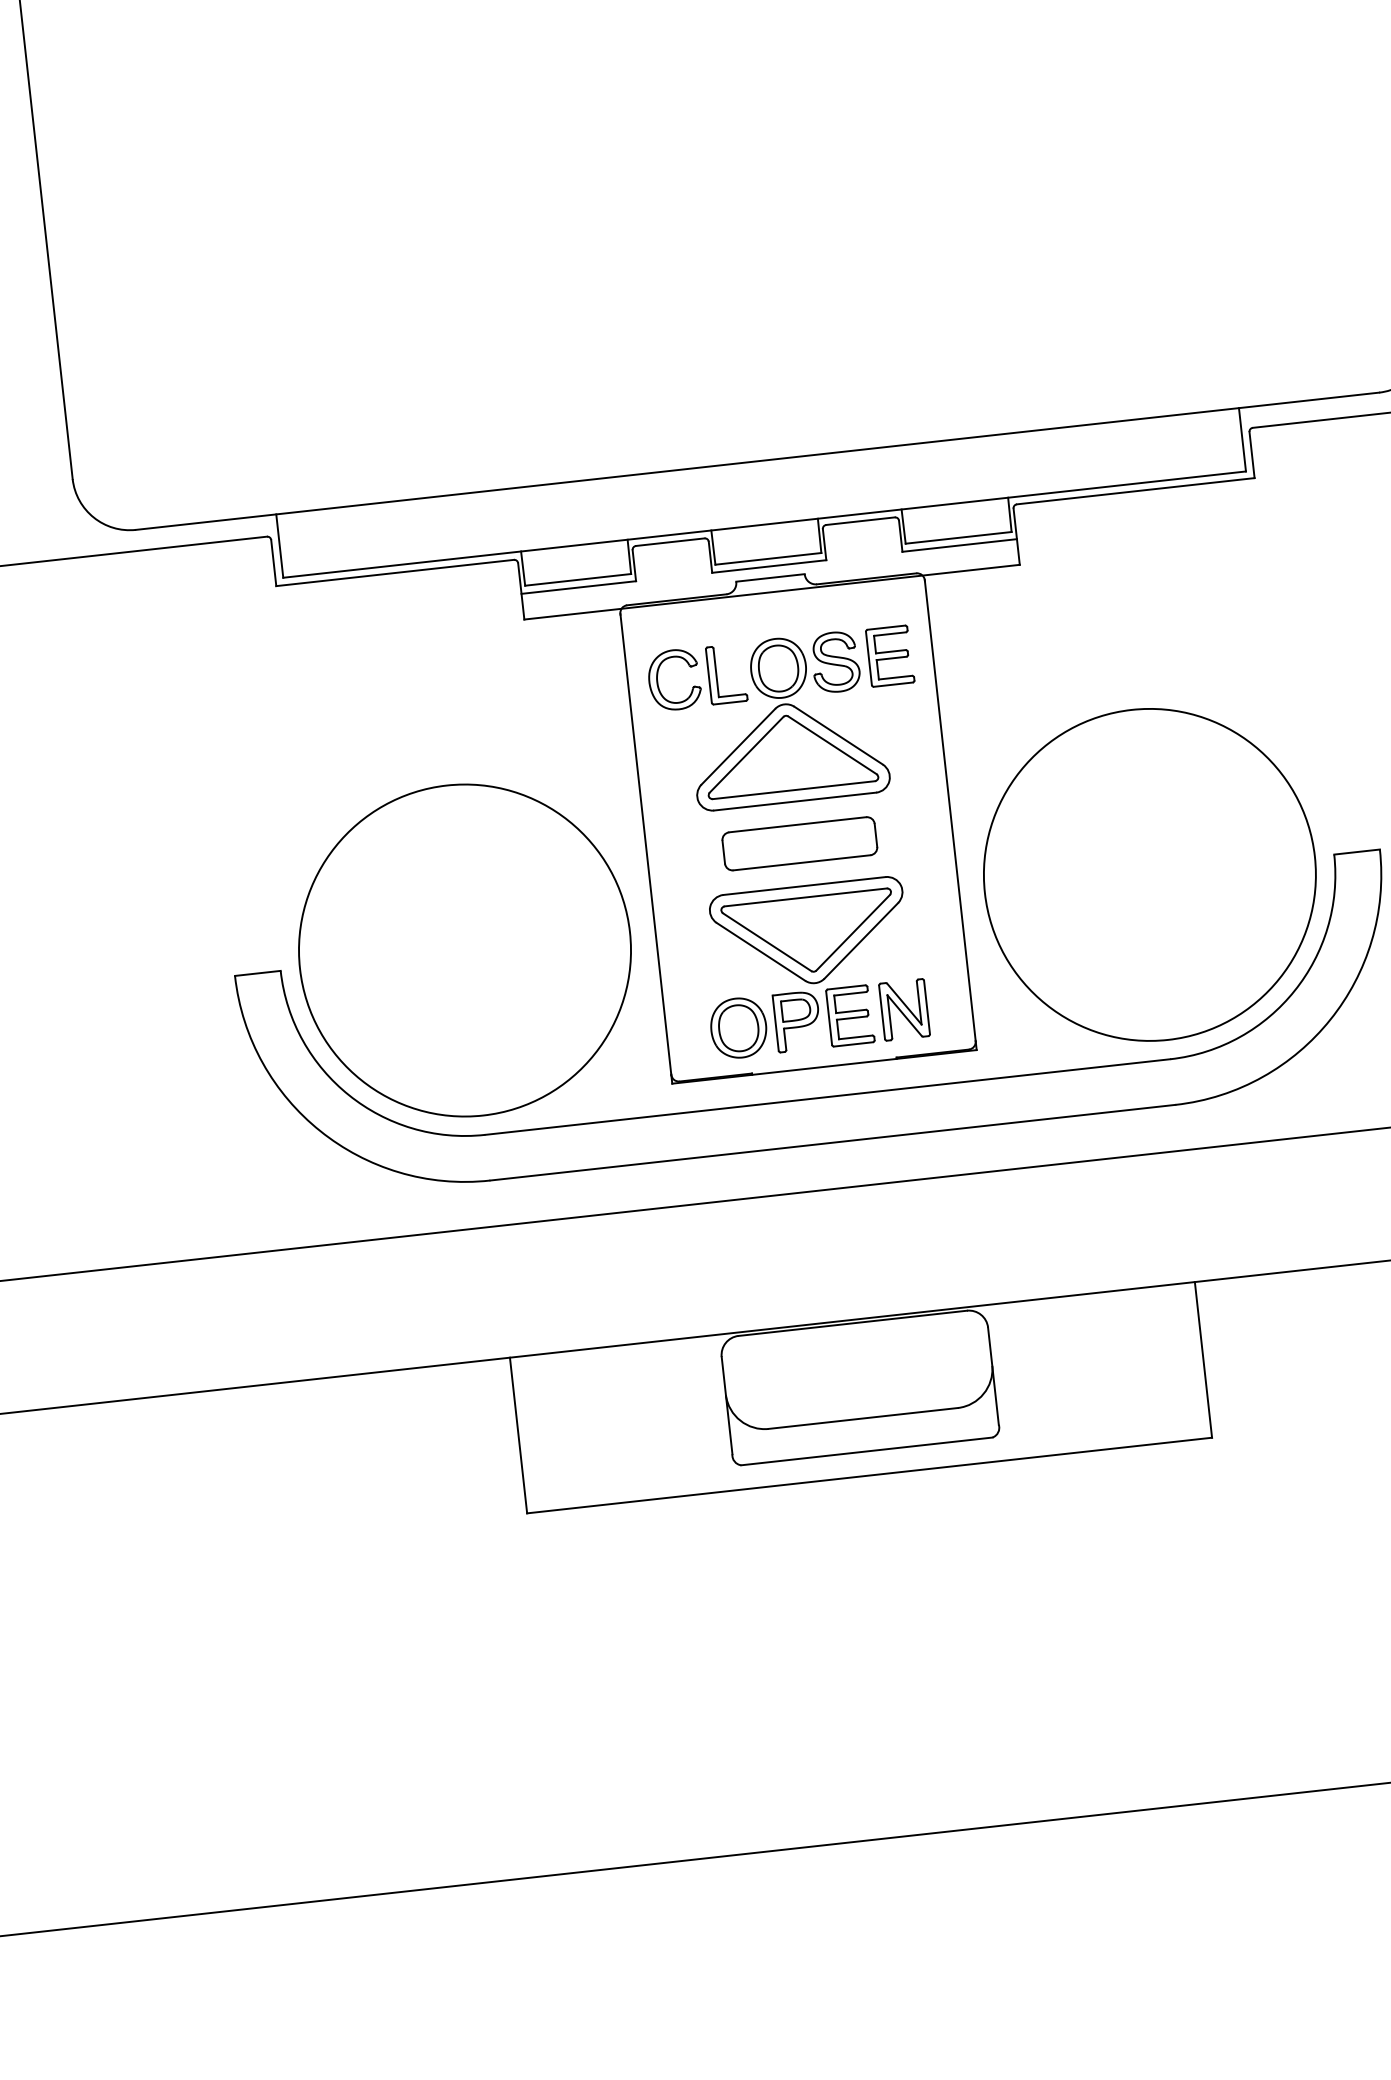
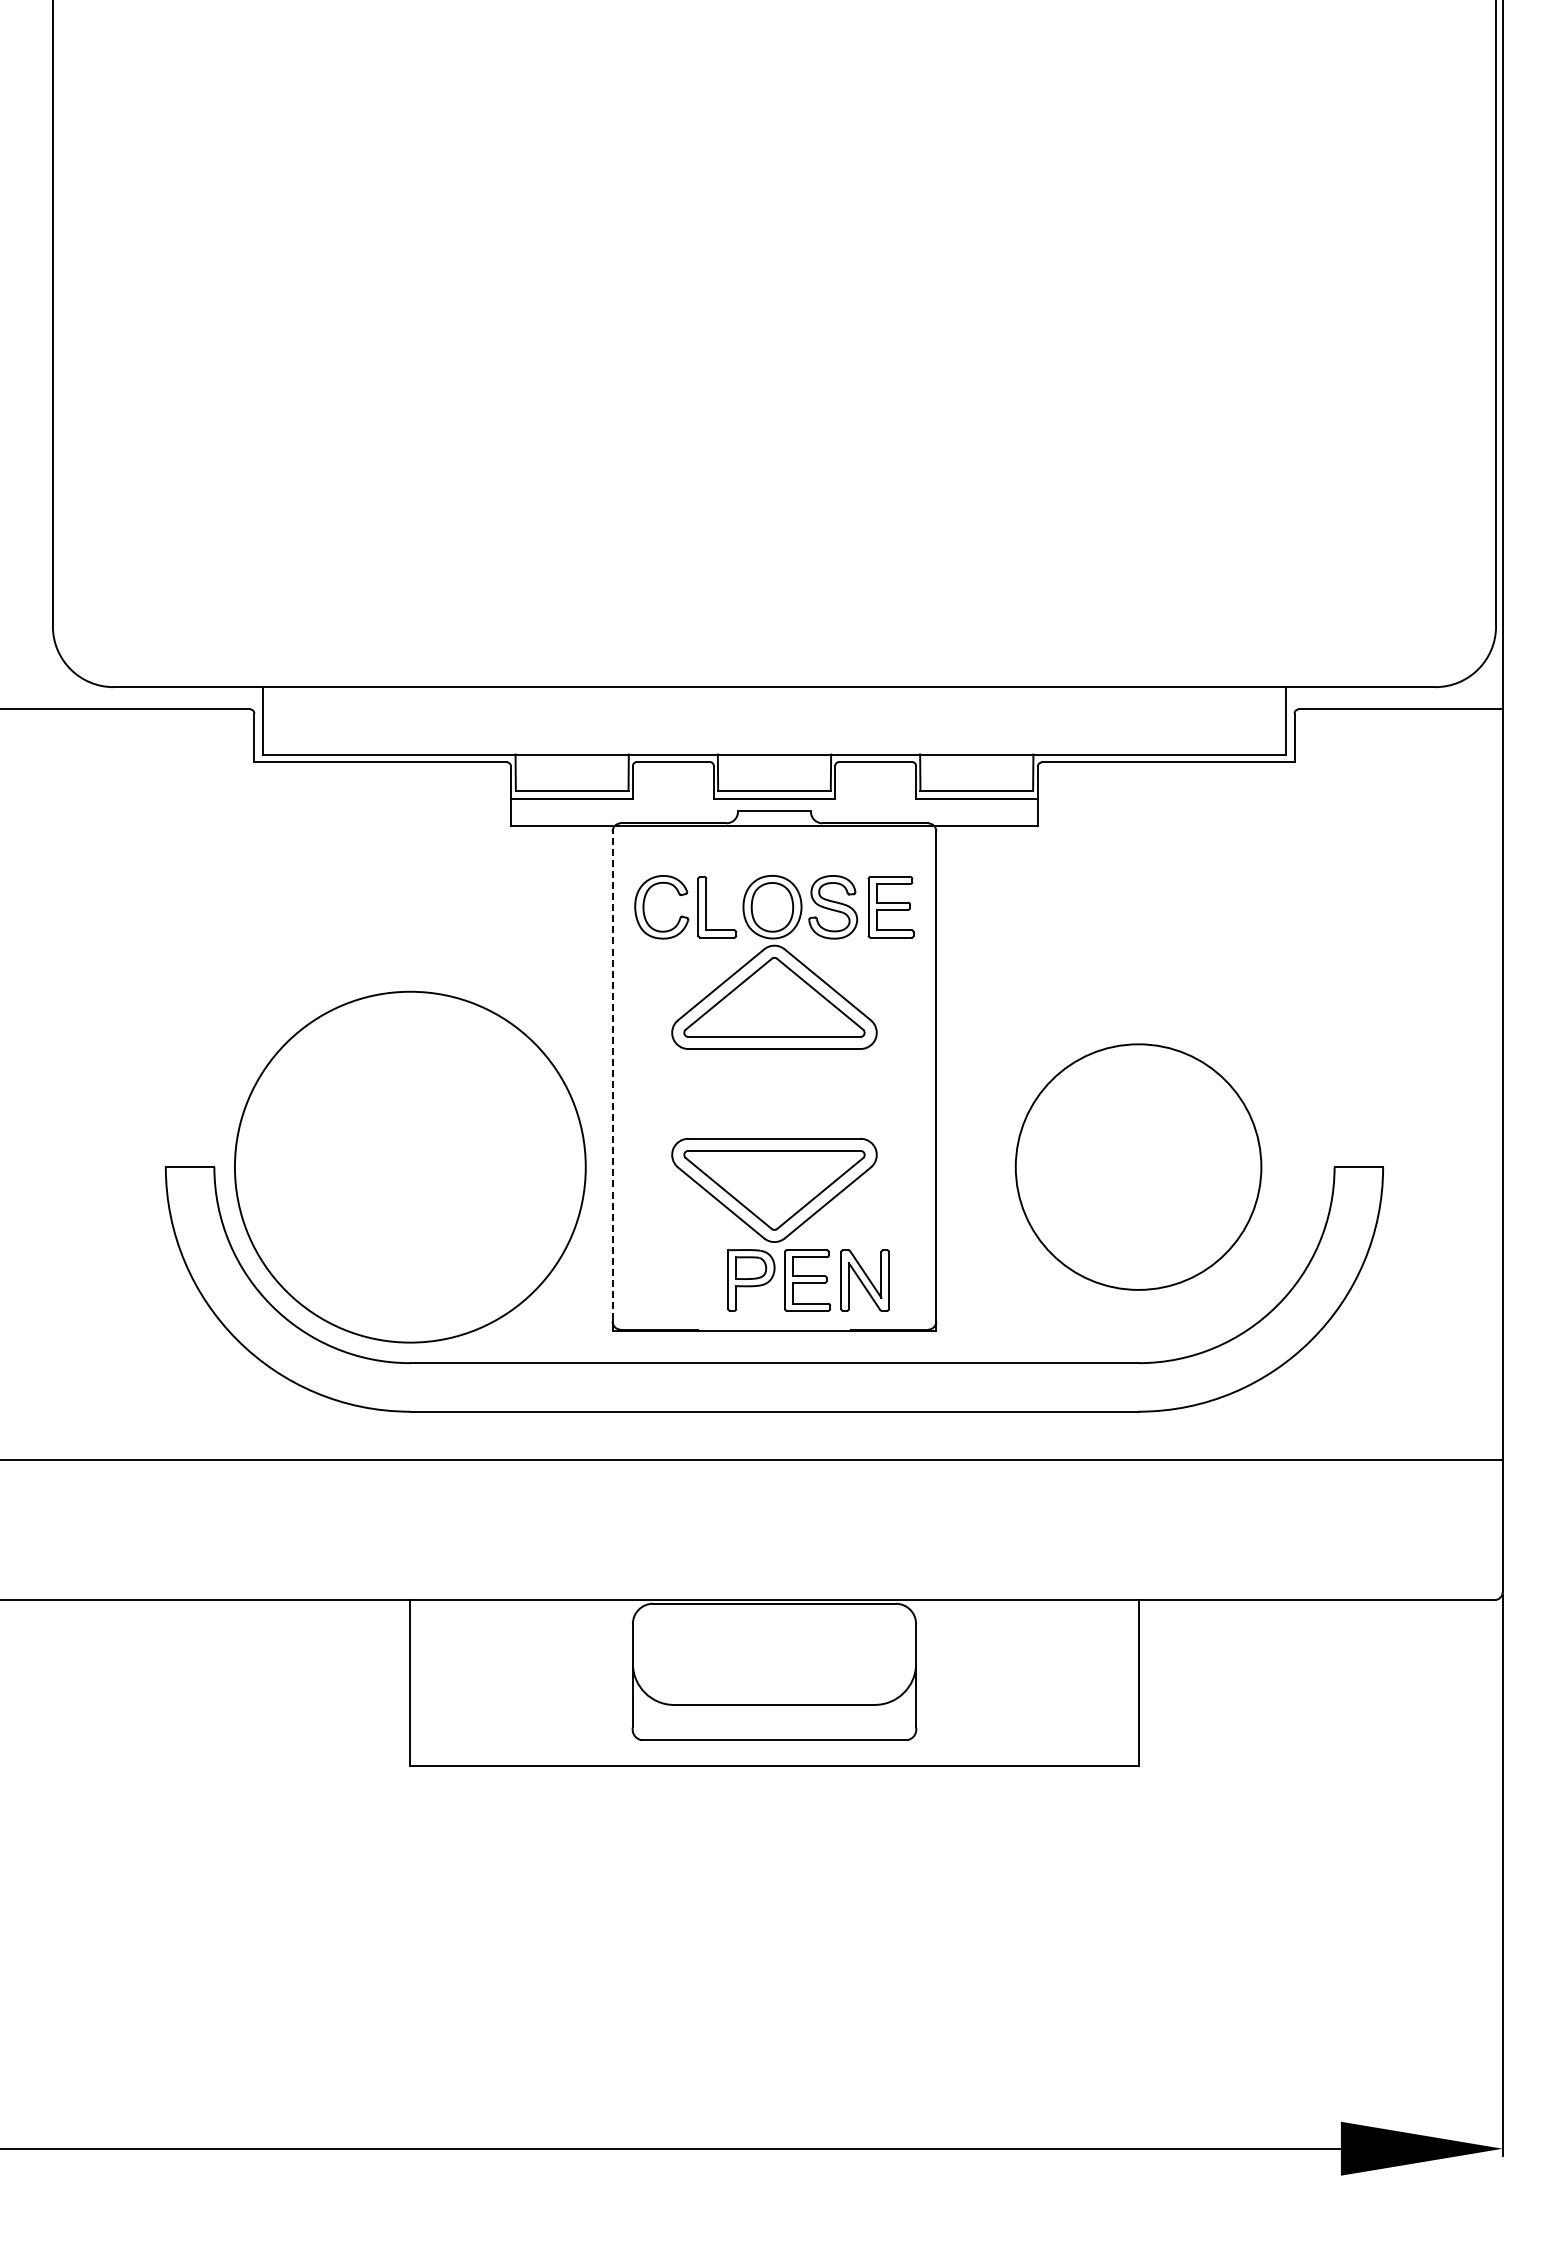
part: (799, 843) -> (774, 1093), removed
line: (646, 848) -> (612, 1081), solid -> dashed
circle: (1149, 874) -> (1138, 1166), size x0.7
part: (738, 1028) -> (688, 1280), removed

